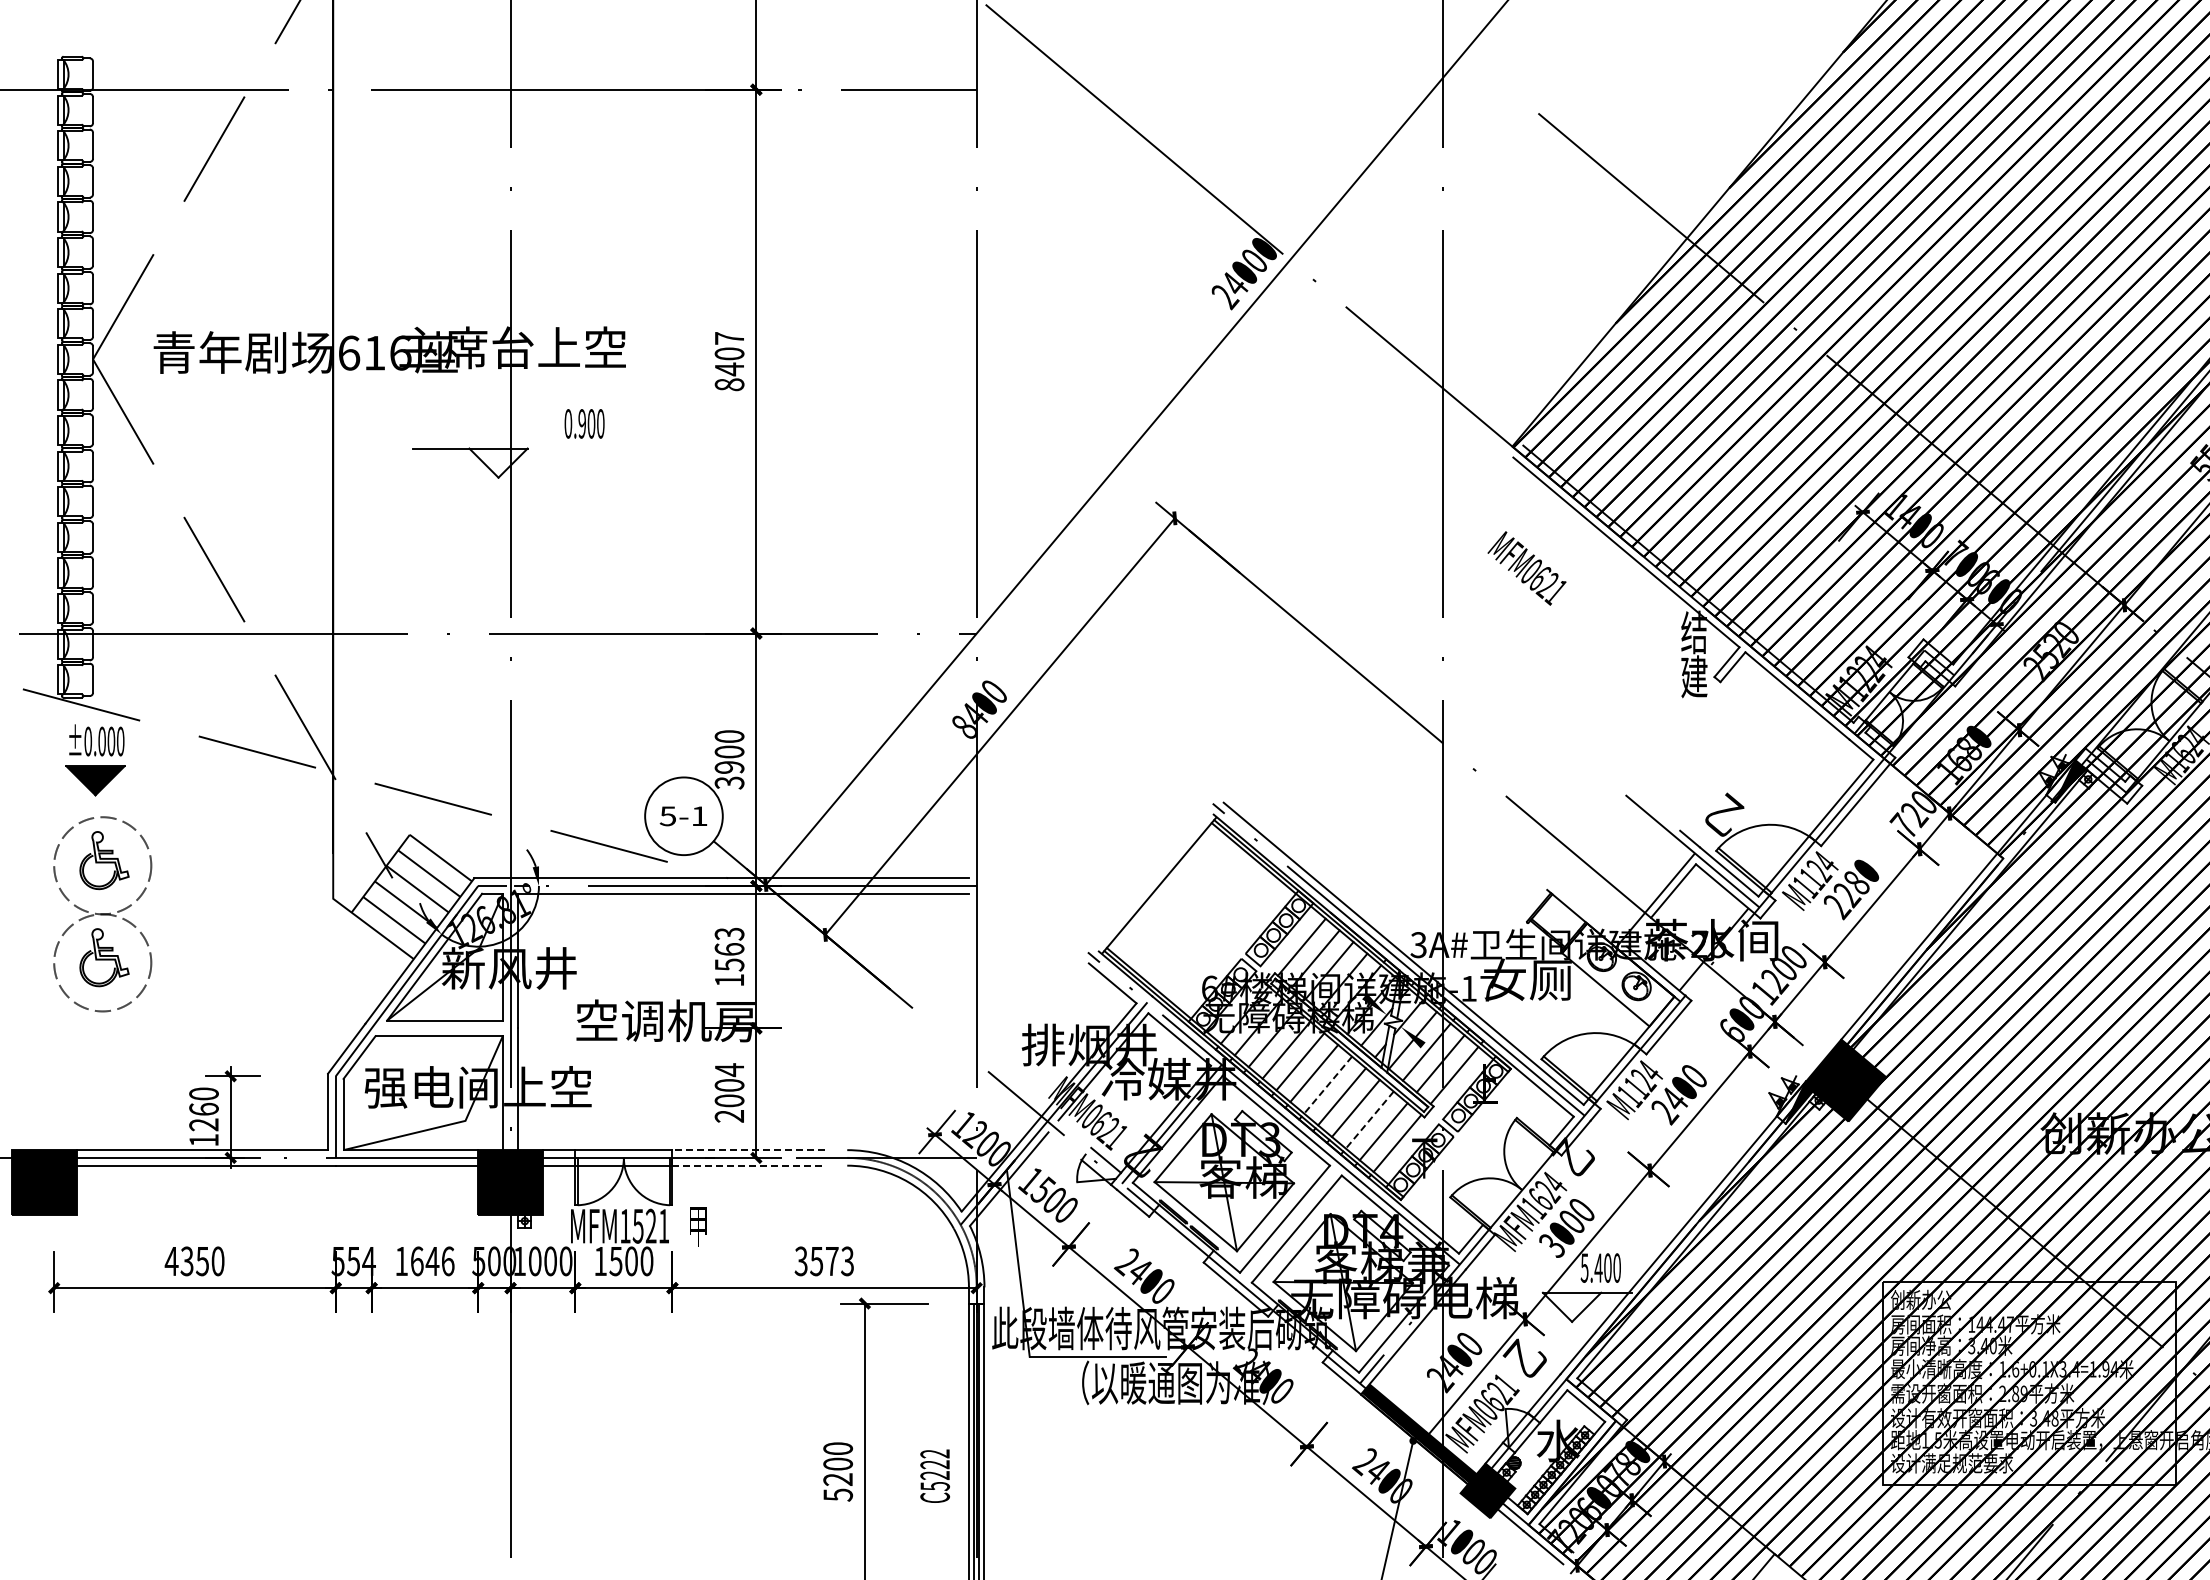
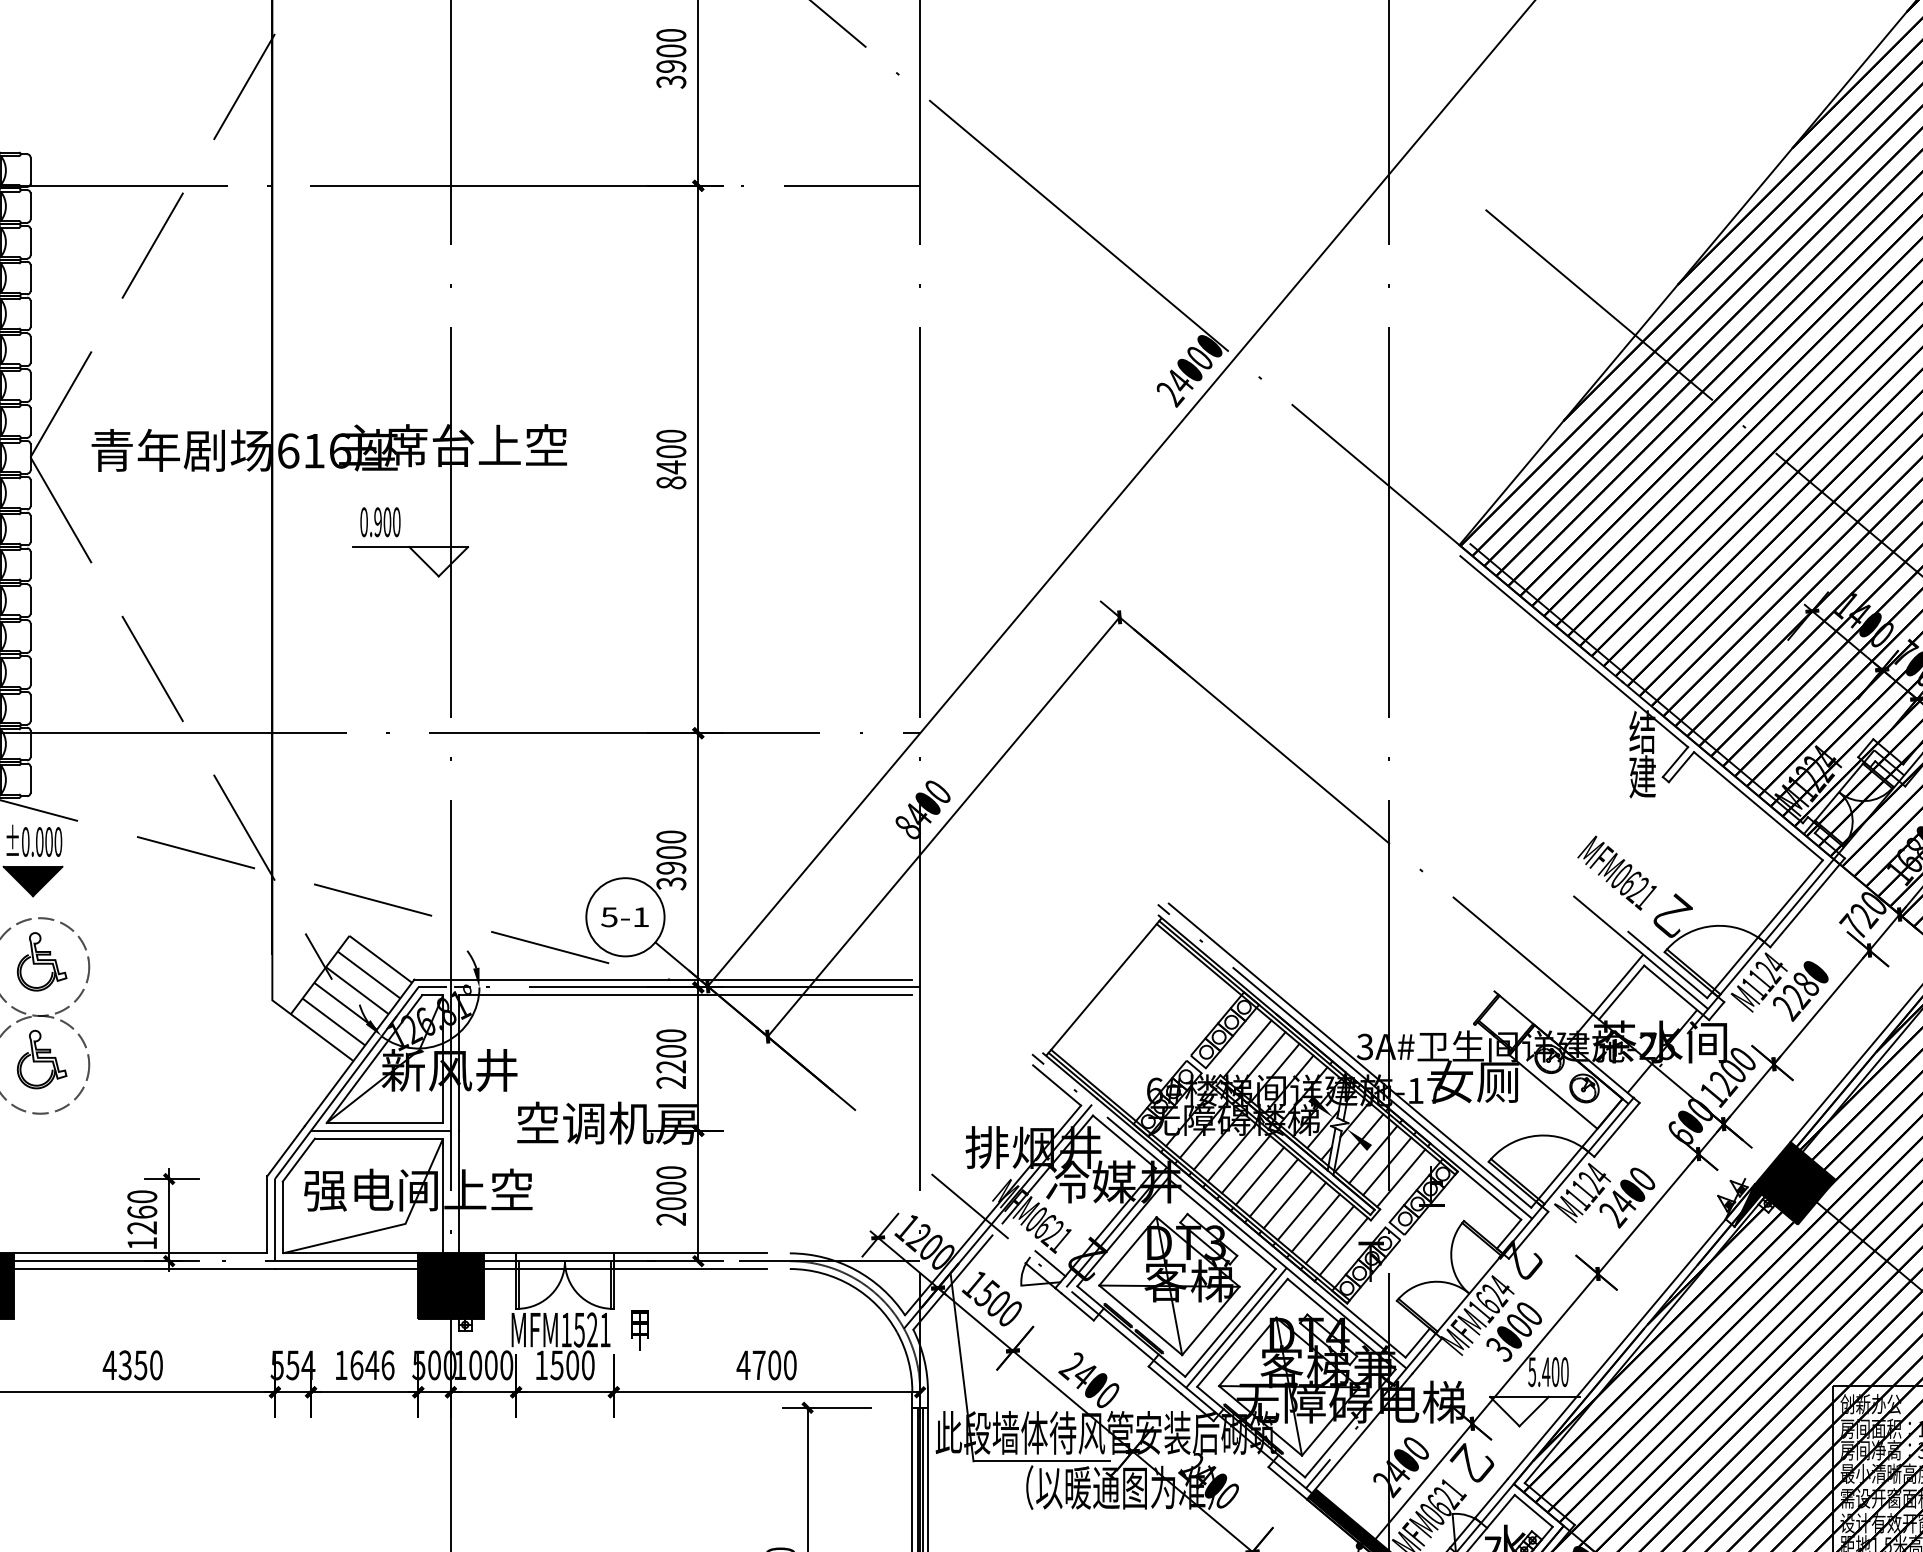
text: (729, 338) -> (671, 436), 8407 -> 8400
text: (584, 423) -> (380, 521), moved
text: (1526, 568) -> (1616, 873), moved
text: (729, 956) -> (671, 1058), 1563 -> 2200
line: (440, 1028) -> (380, 1130), added
text: (729, 1070) -> (671, 1173), 2004 -> 2000
line: (1327, 1085) -> (1273, 1188), dashed -> solid
line: (1369, 1120) -> (1315, 1223), dashed -> solid
line: (748, 1150) -> (690, 1253), dashed -> solid
line: (749, 1165) -> (691, 1268), dashed -> solid
line: (1290, 1223) -> (1236, 1327), added
text: (824, 1261) -> (766, 1365), 3573 -> 4700

